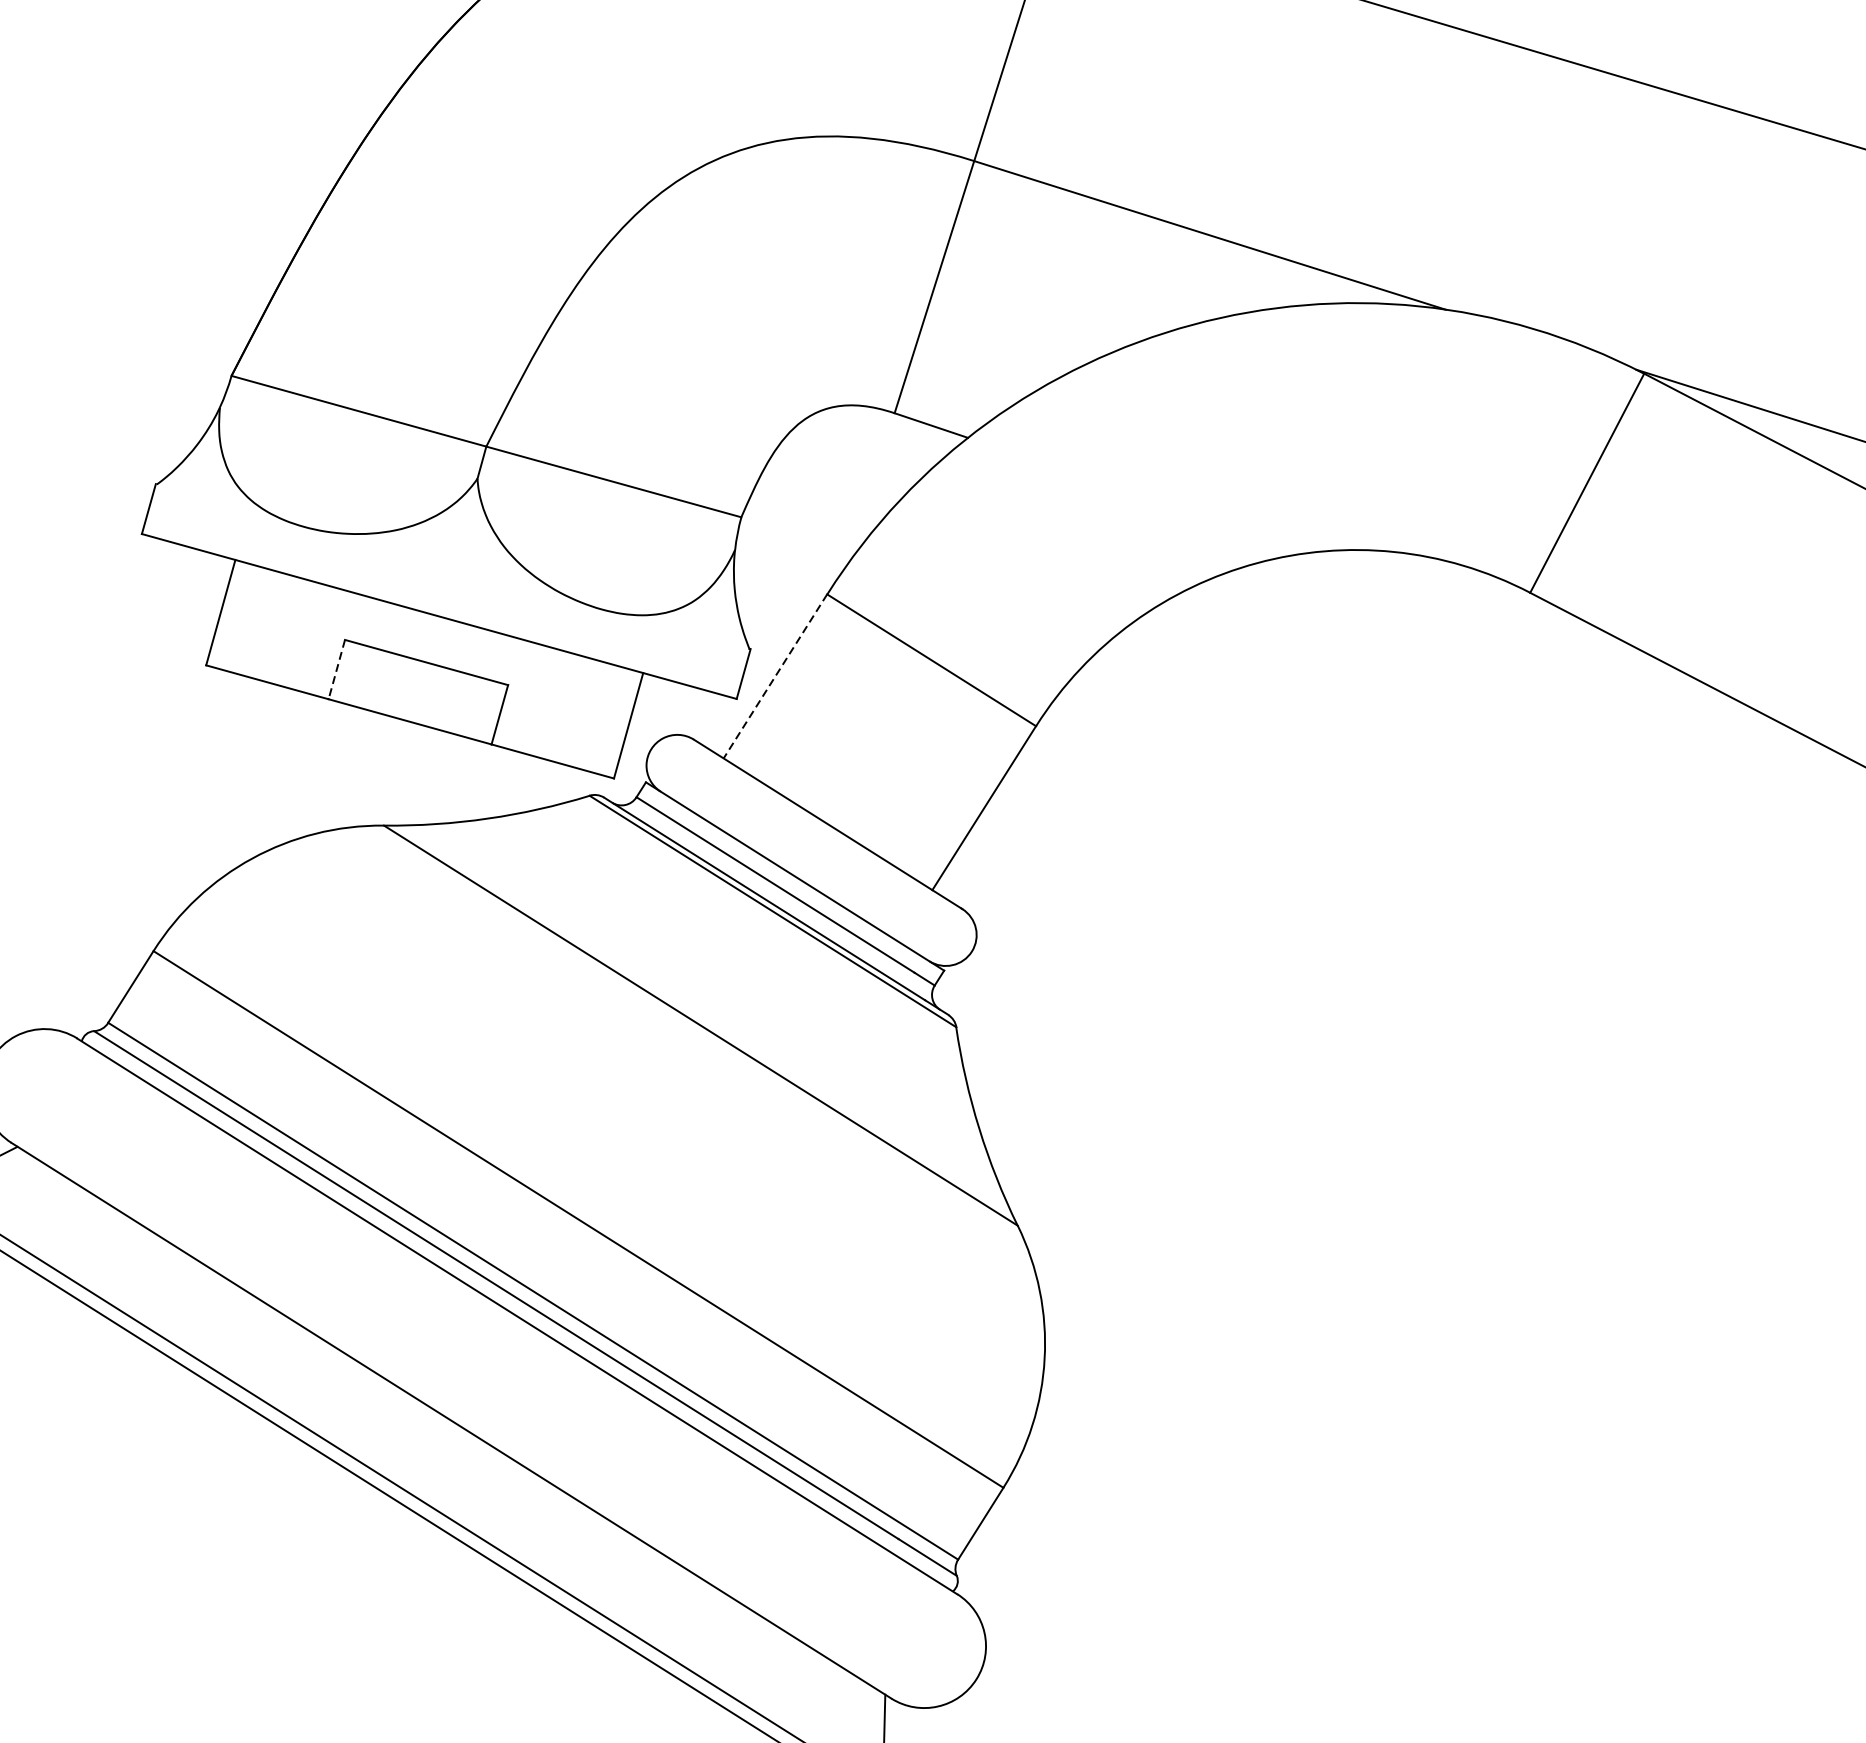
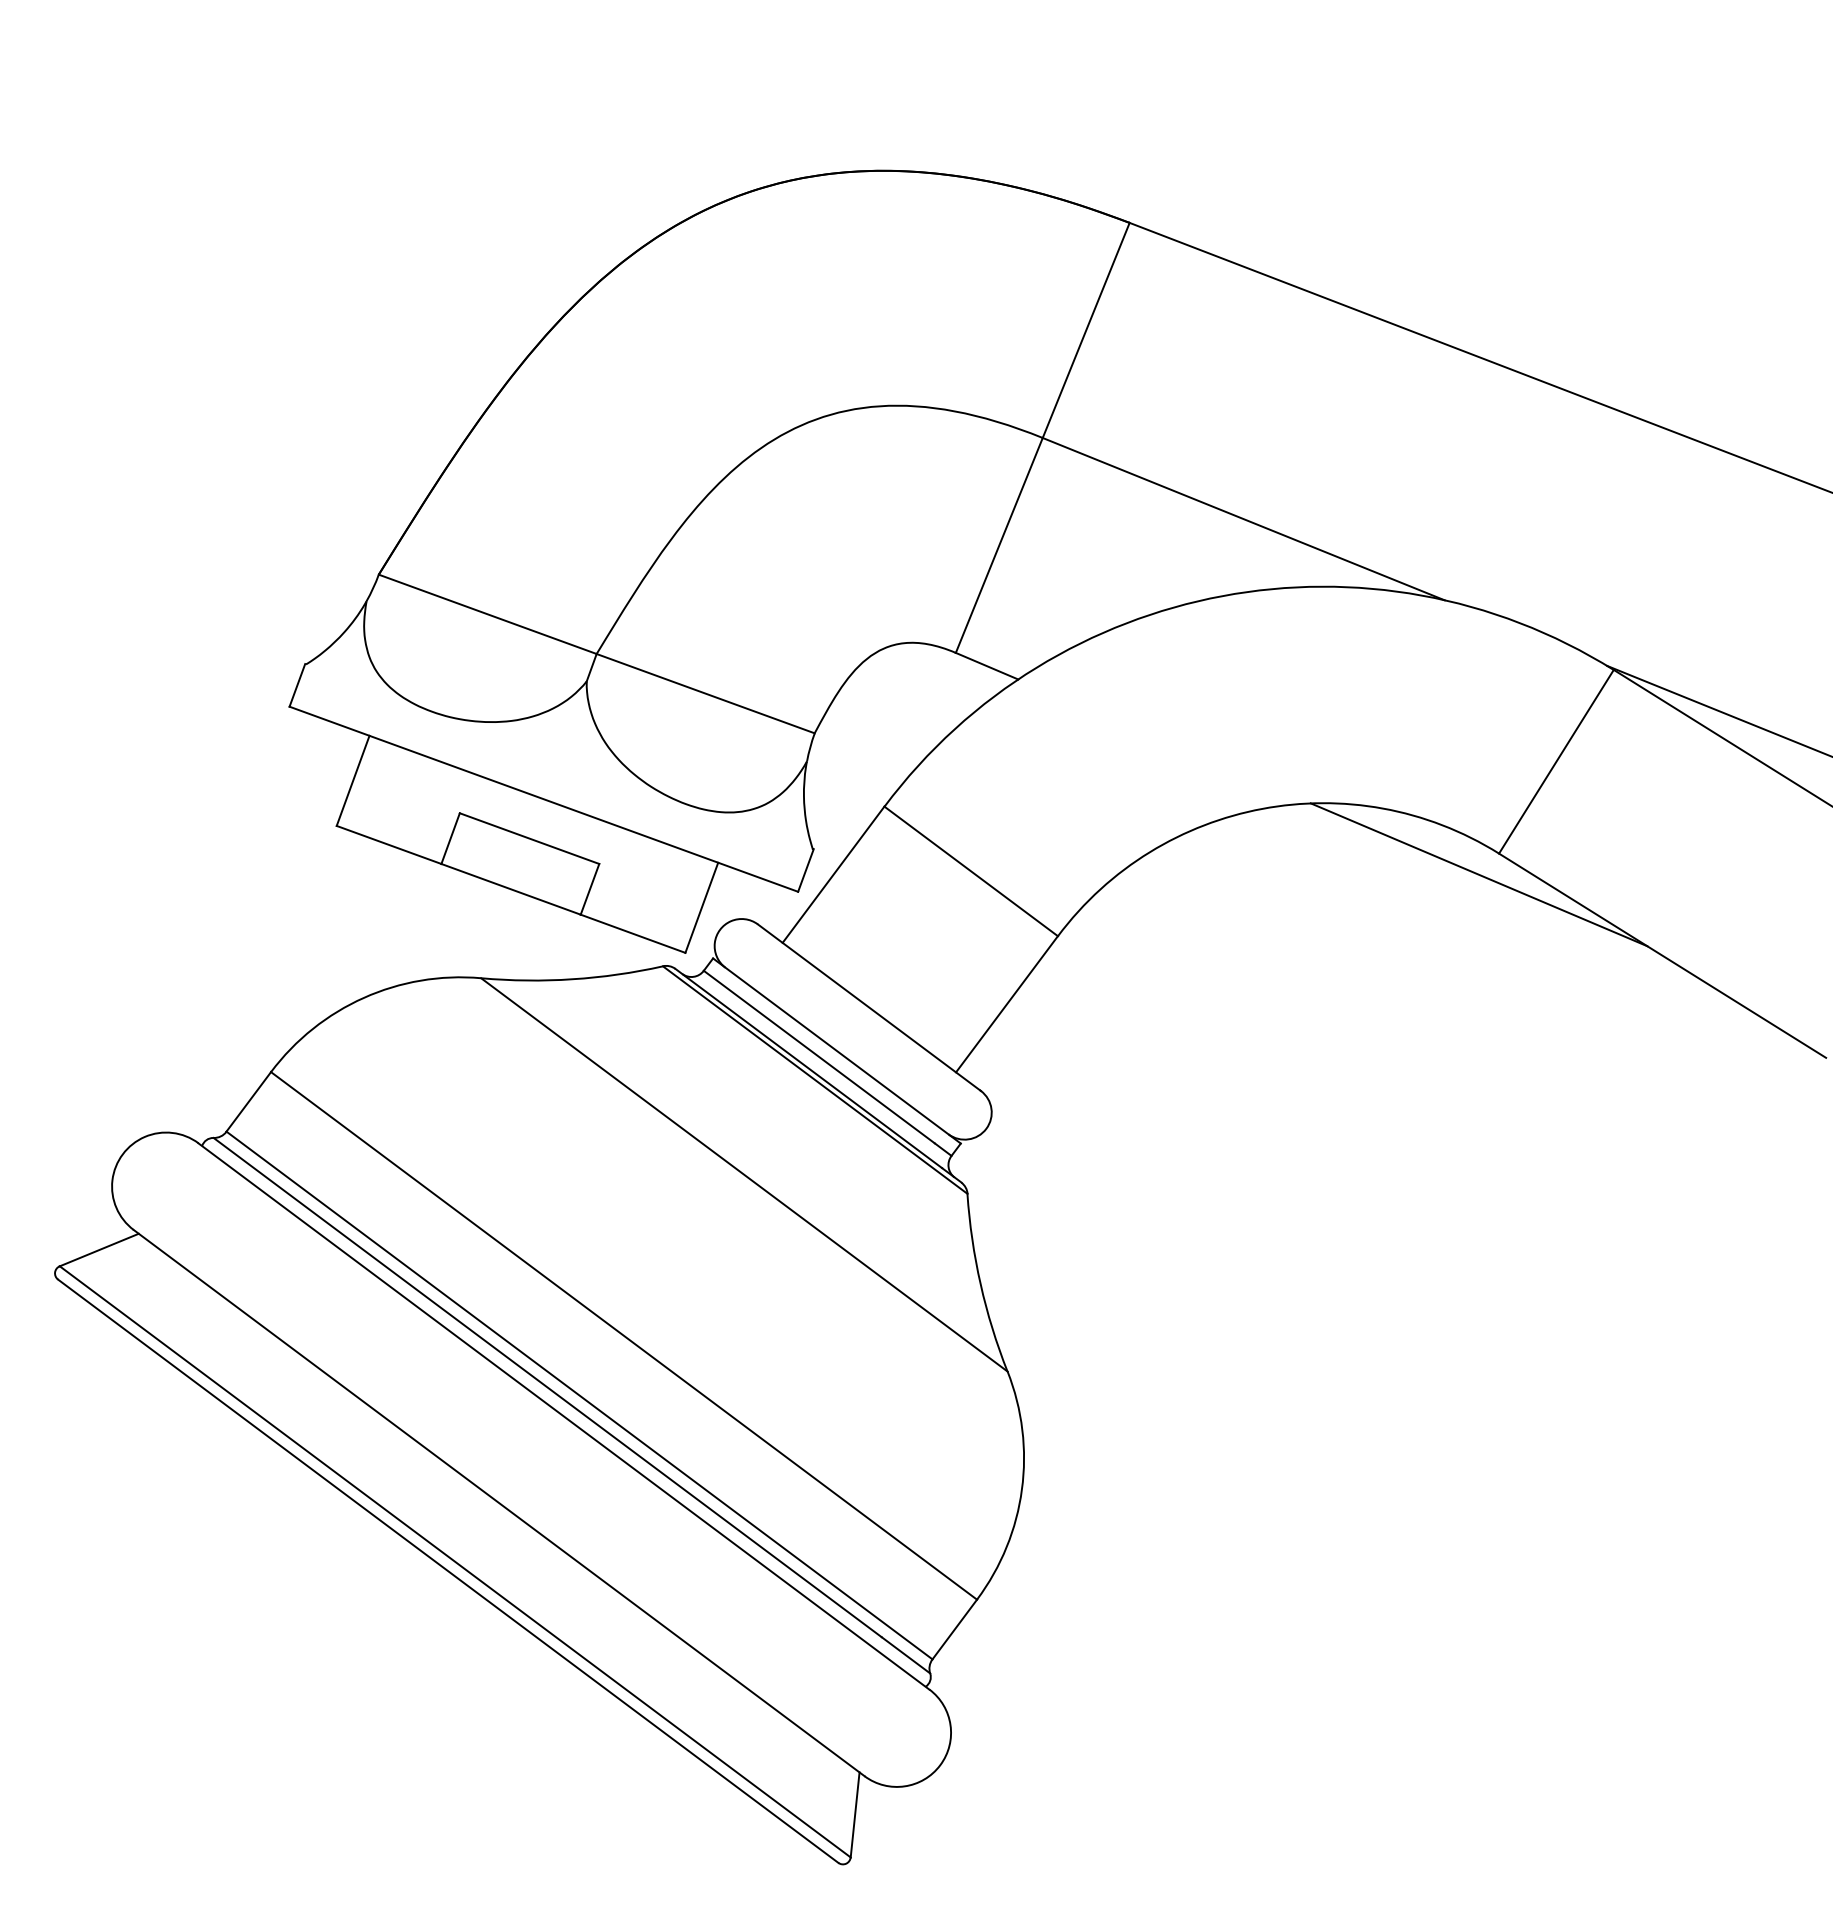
line: (1508, 618) -> (1478, 874), added
line: (336, 669) -> (450, 838), dashed -> solid
line: (775, 677) -> (833, 875), dashed -> solid

